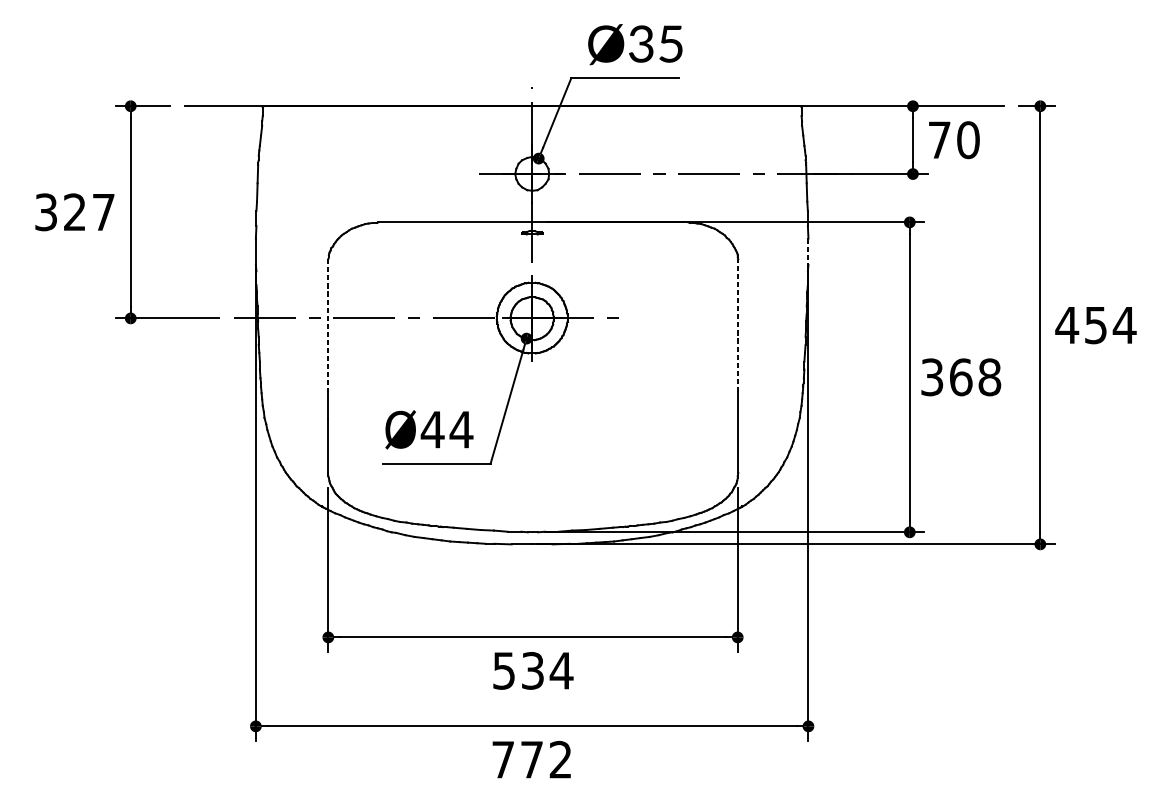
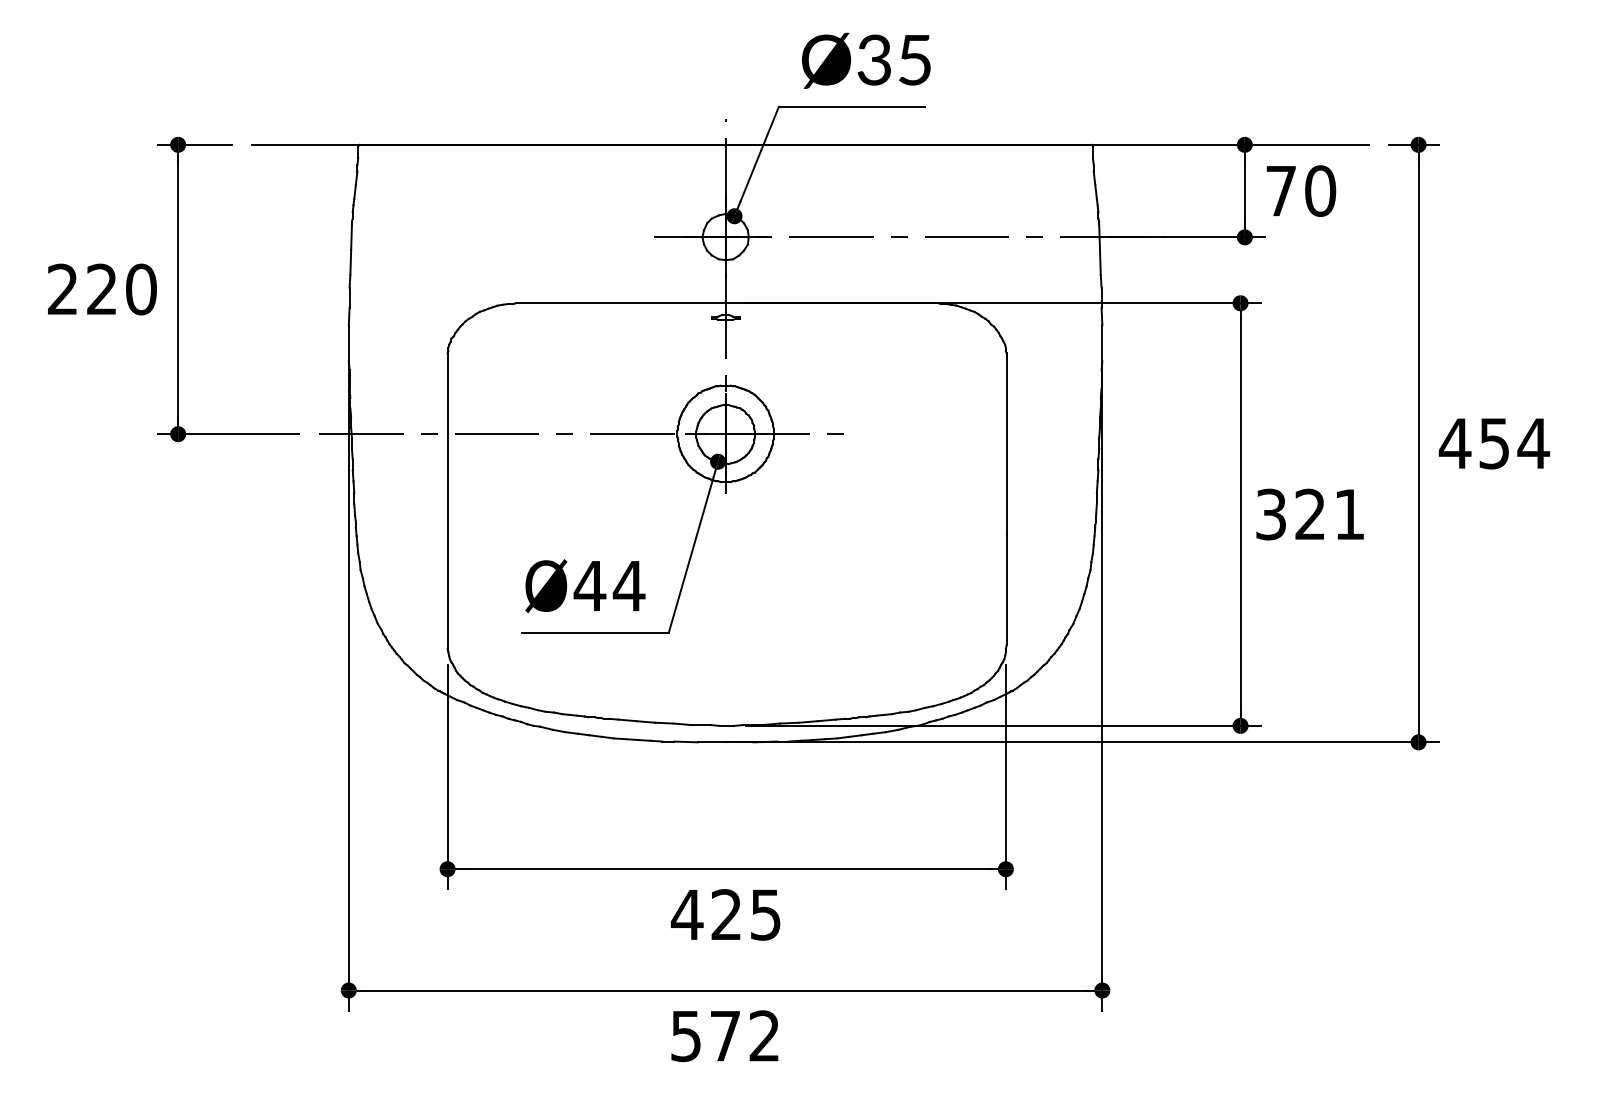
text: (75, 212) -> (102, 289), 327 -> 220
line: (808, 251) -> (1102, 343), dashed -> solid
line: (328, 325) -> (447, 444), dashed -> solid
line: (738, 325) -> (1006, 444), dashed -> solid
text: (975, 377) -> (1330, 514), 368 -> 321
text: (532, 670) -> (726, 914), 534 -> 425
text: (502, 760) -> (685, 1036), 772 -> 572

